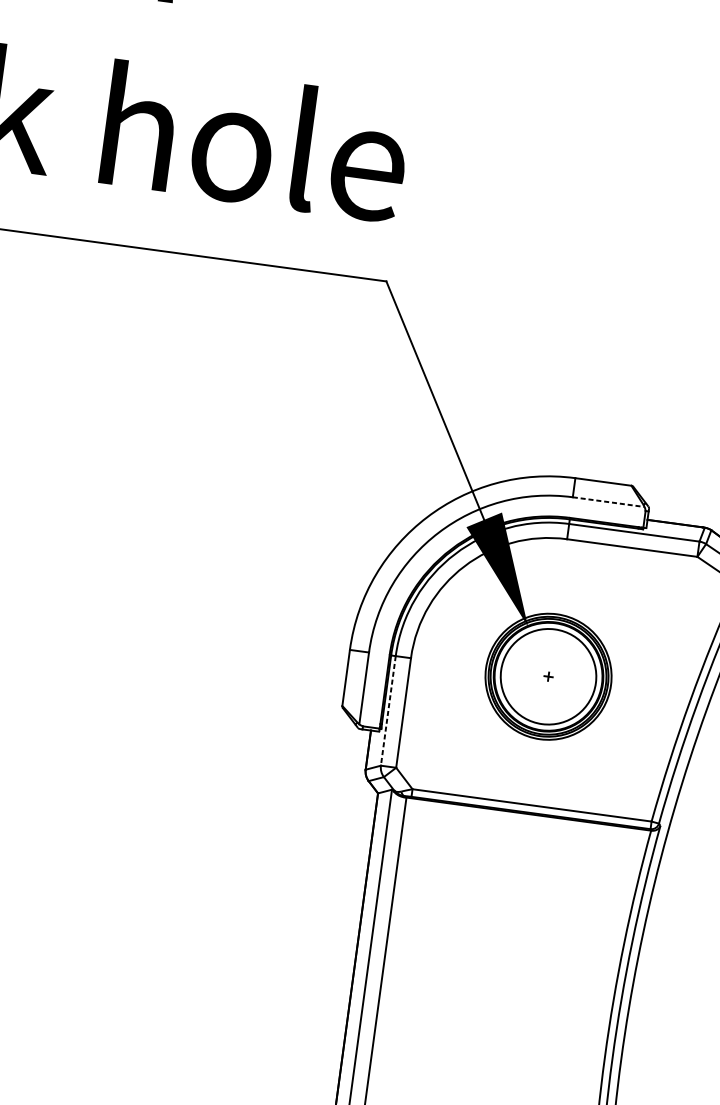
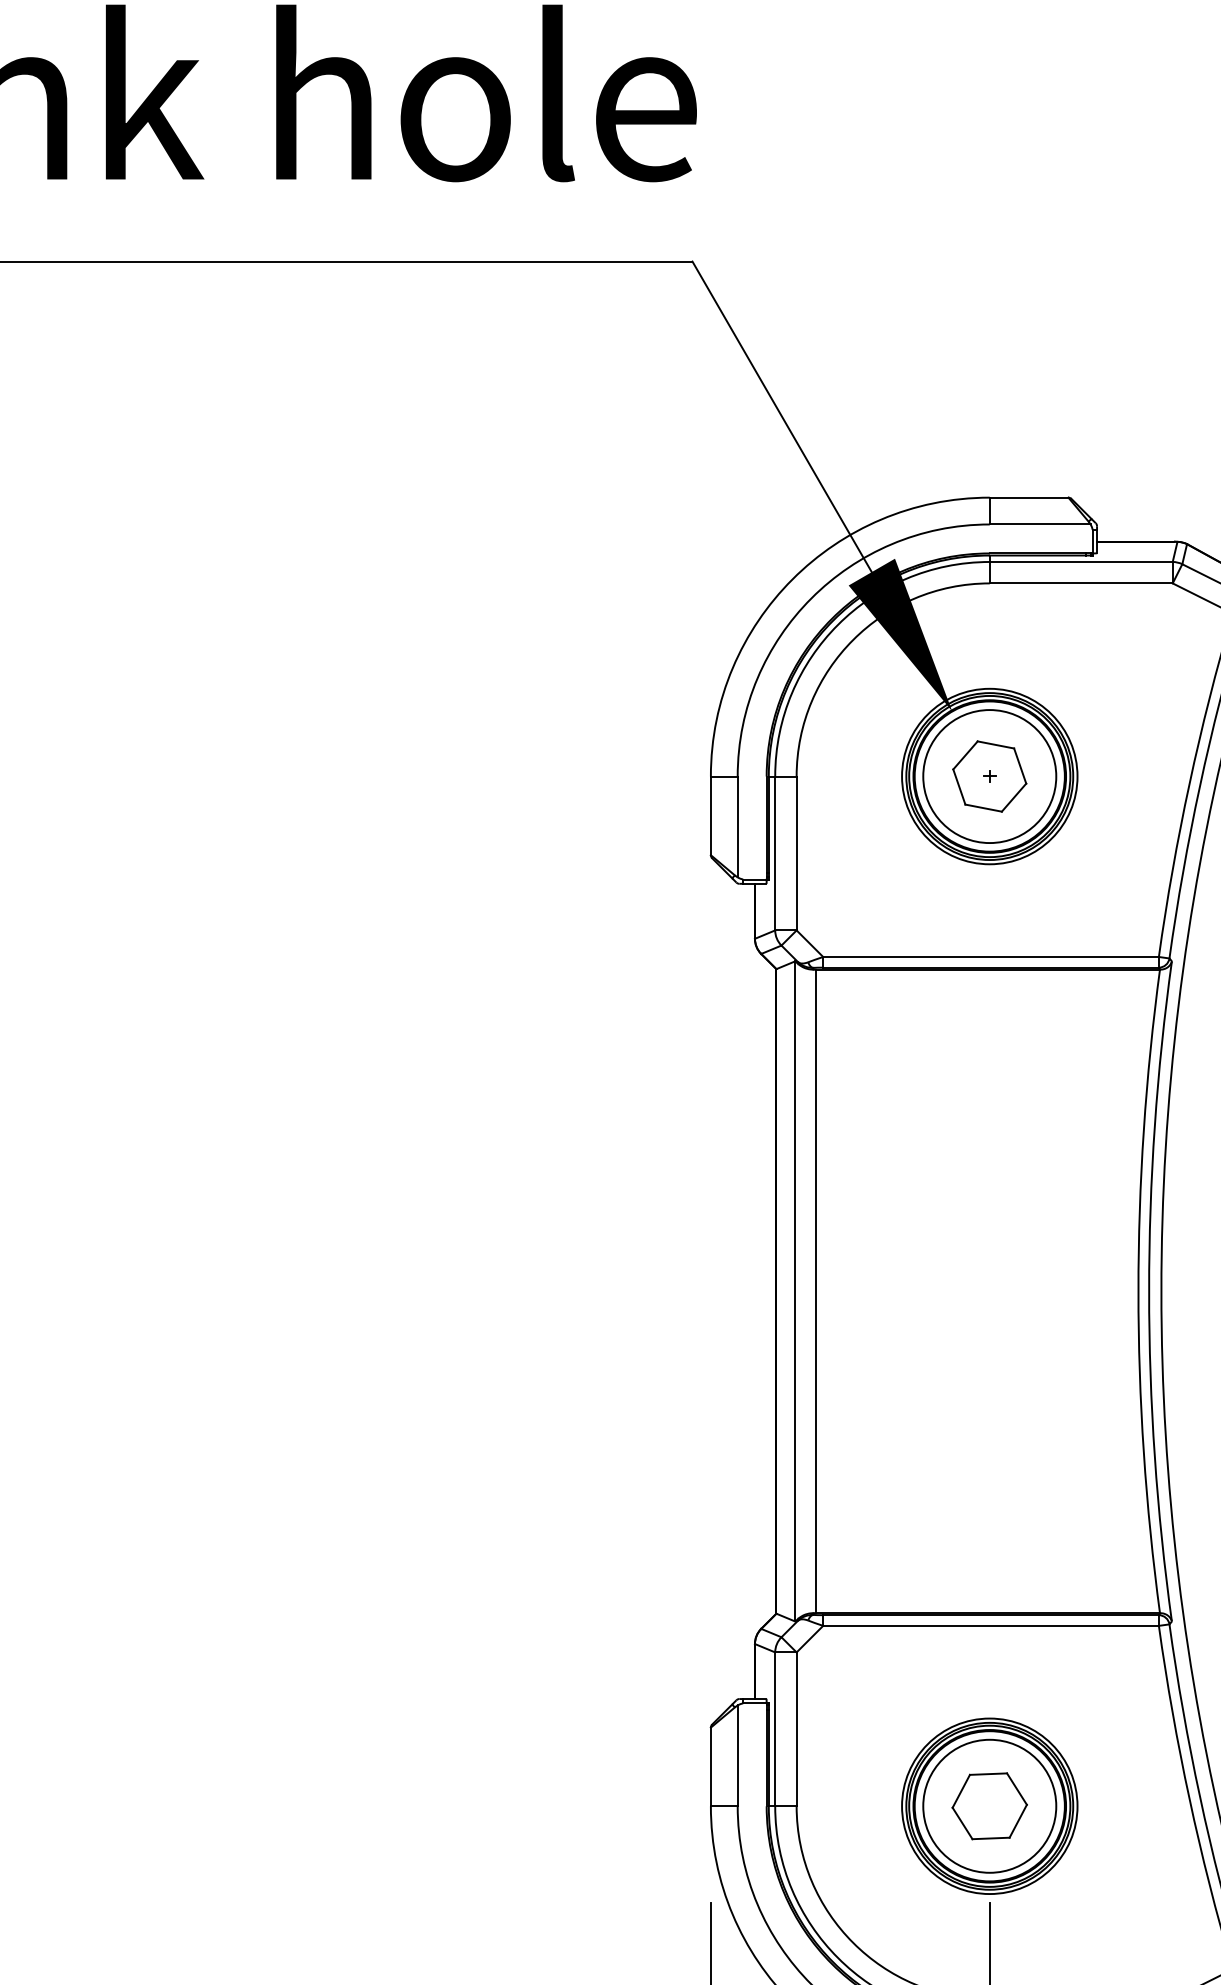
line: (608, 502) -> (1040, 524), dashed -> solid
part: (548, 676) -> (989, 776), added
line: (388, 710) -> (775, 853), dashed -> solid

